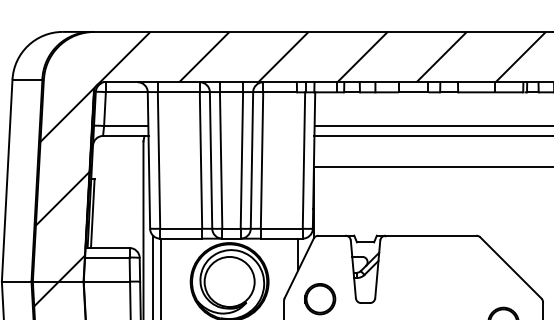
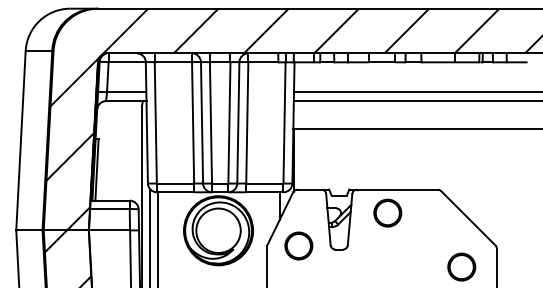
circle: (419, 261) -> (387, 212), added

